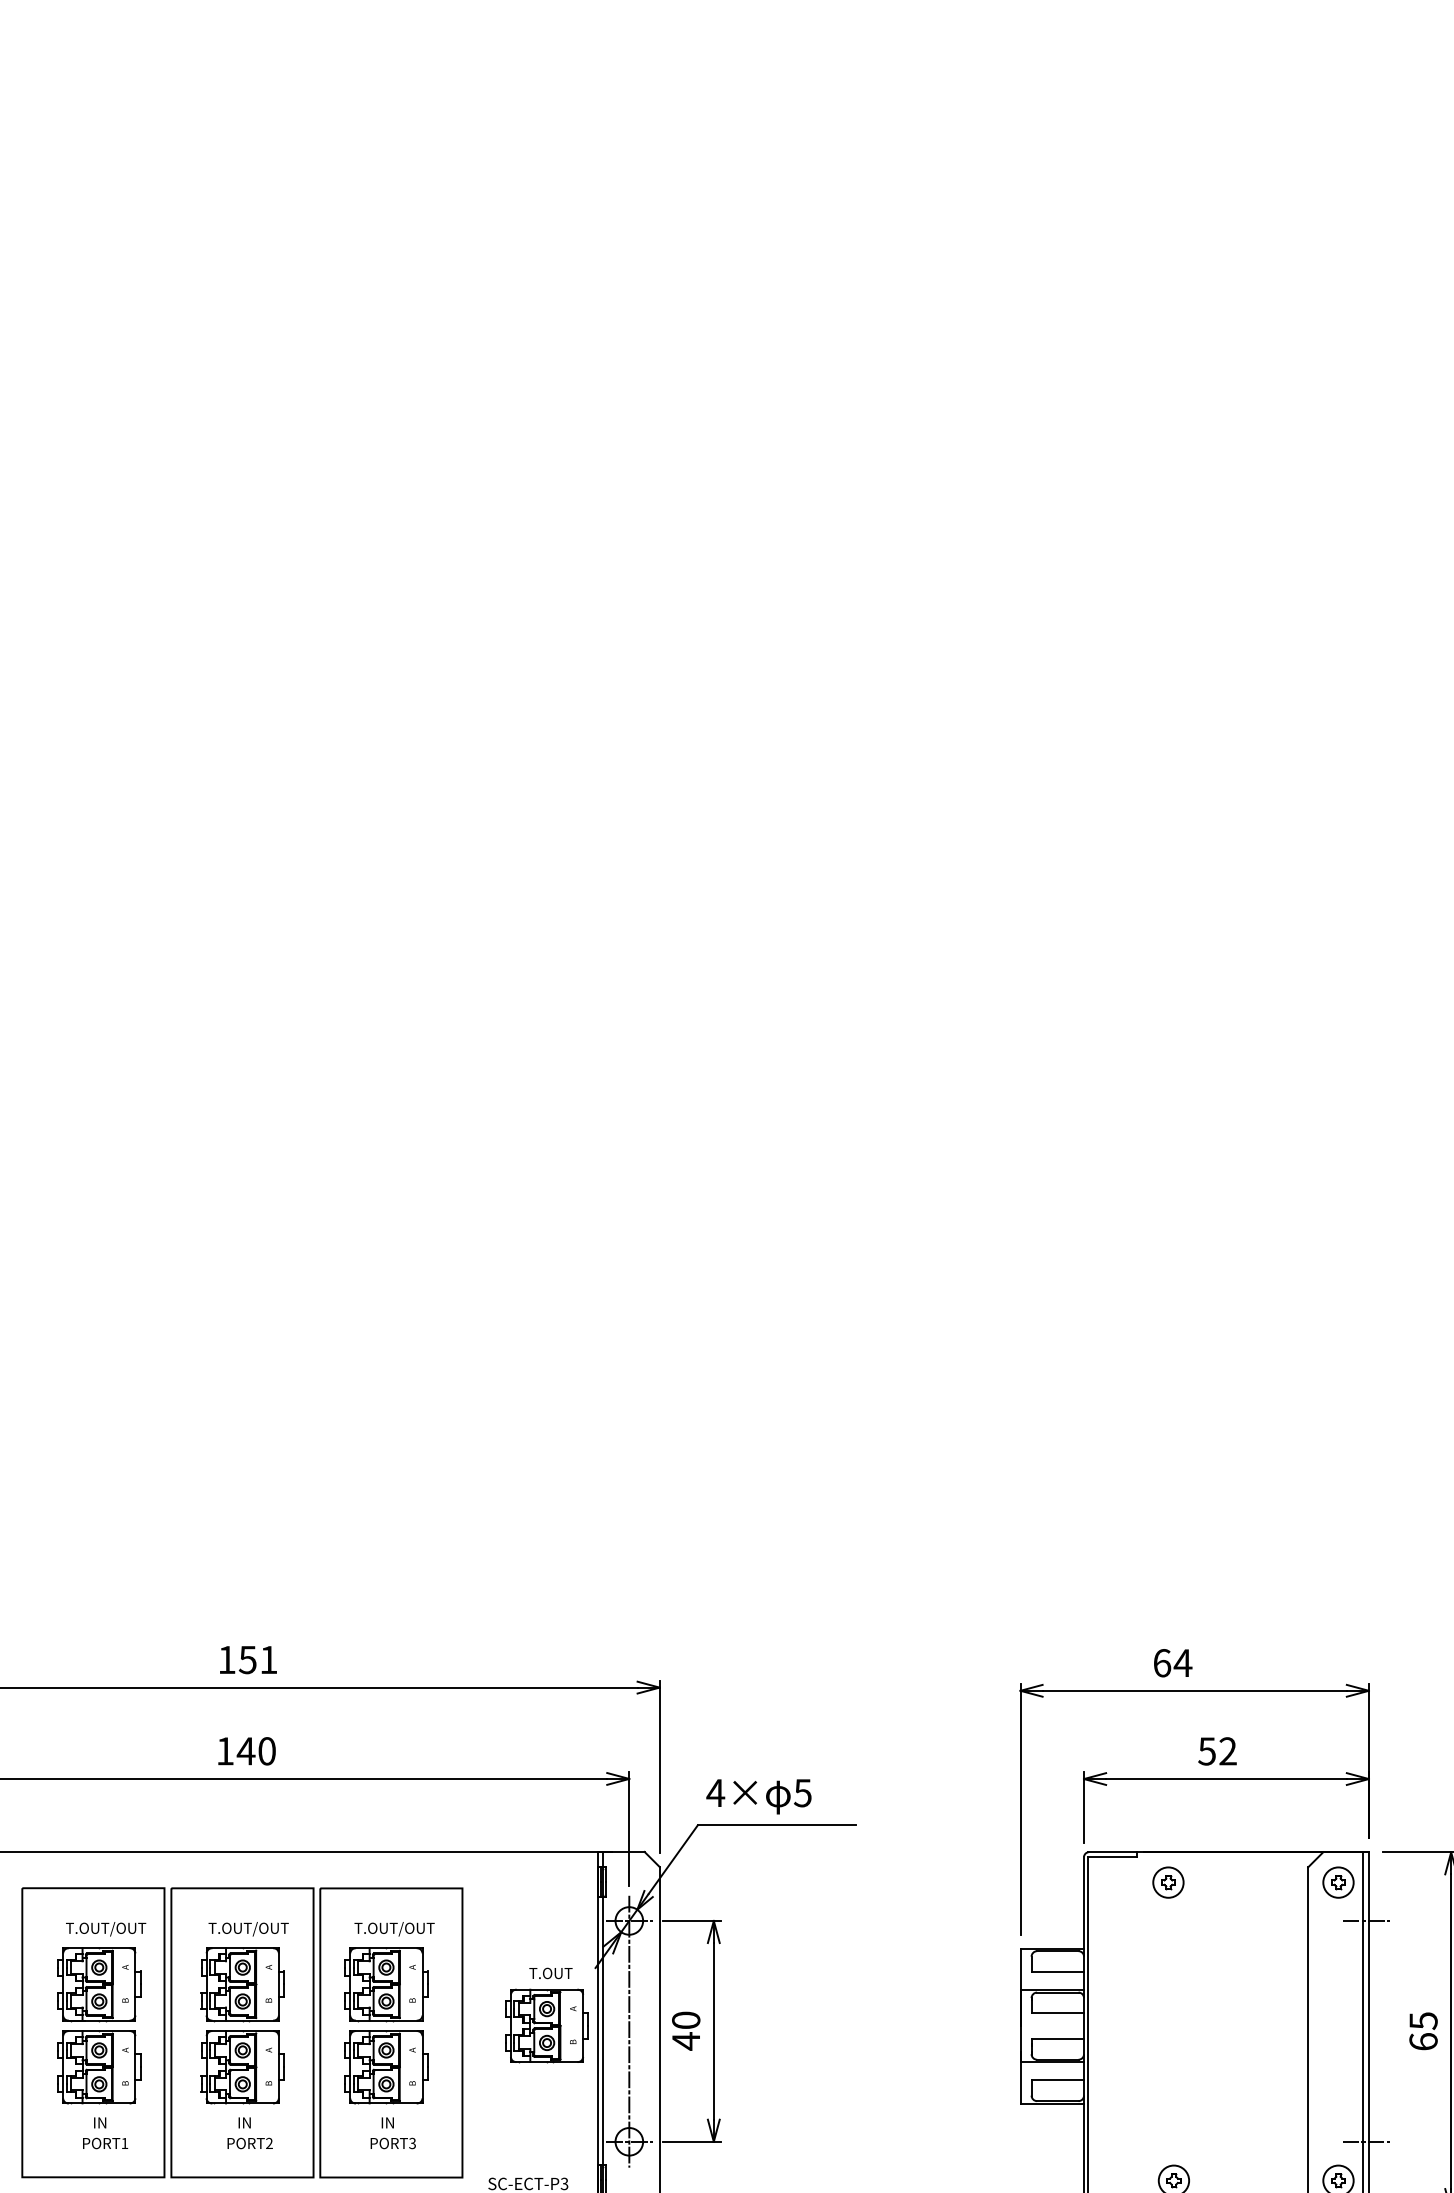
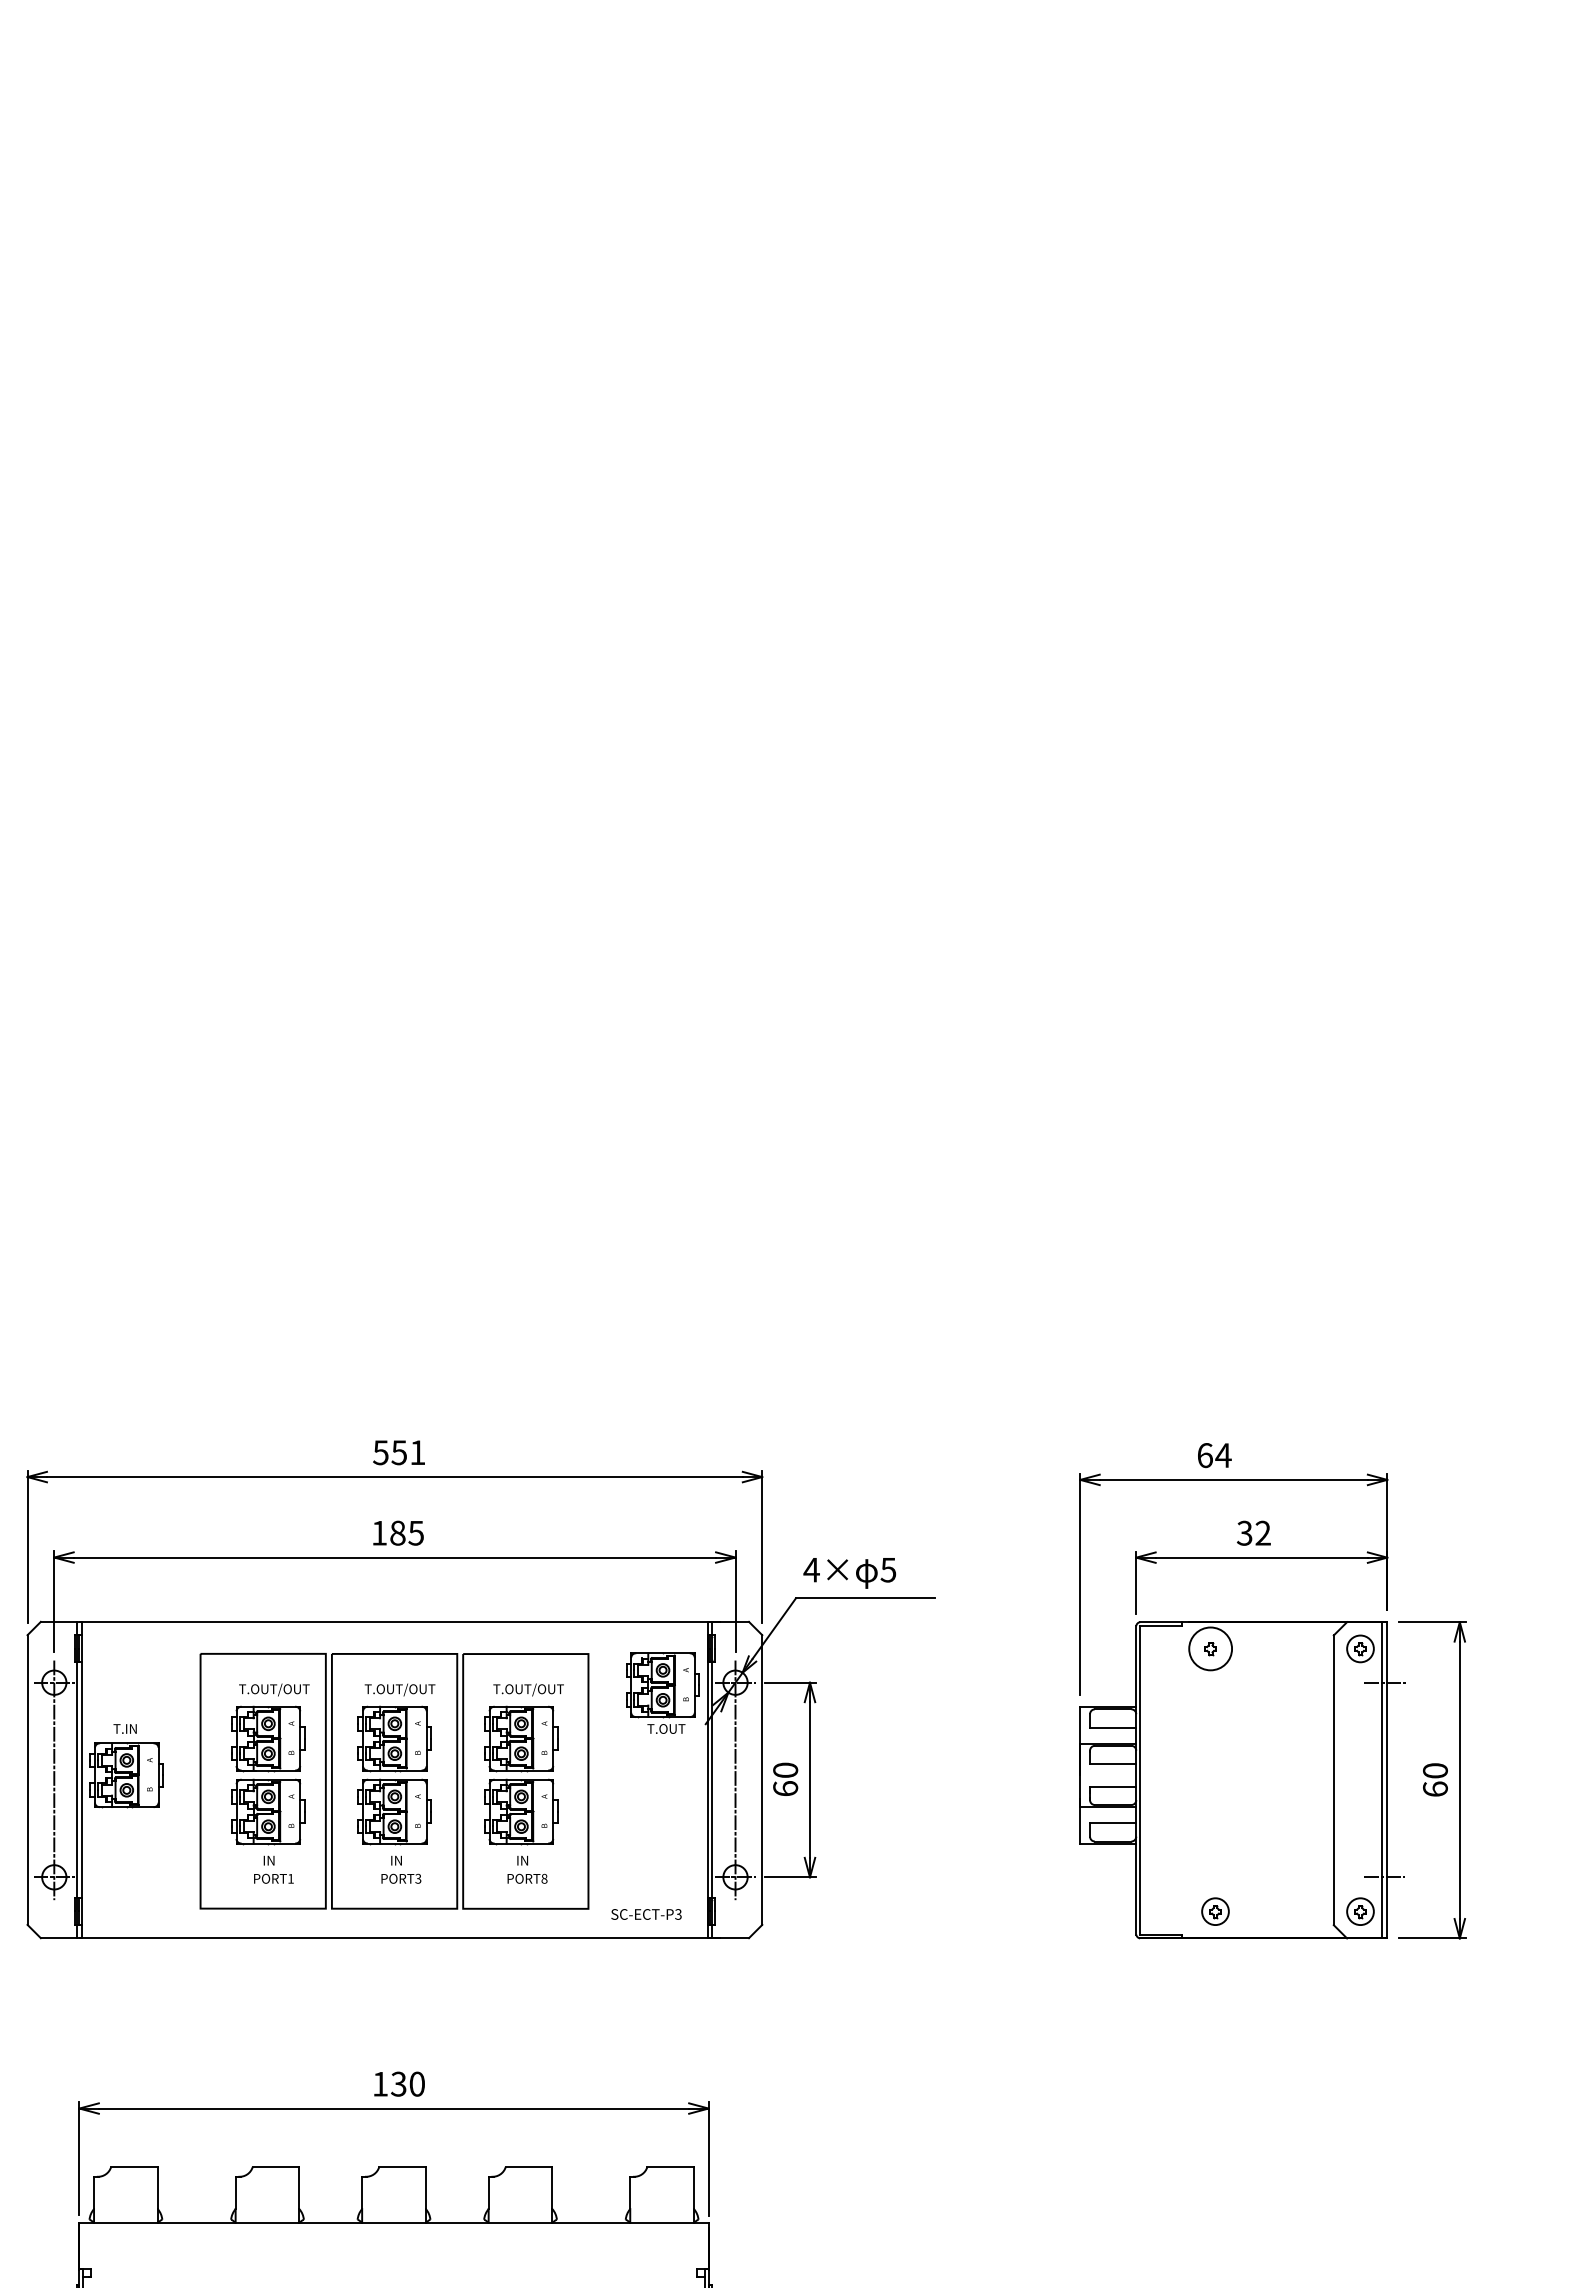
text: (226, 1659) -> (380, 1452), 151 -> 551
text: (255, 1750) -> (406, 1532), 140 -> 185
text: (1206, 1750) -> (1244, 1532), 52 -> 32
circle: (1168, 1882) -> (1210, 1648), size x1.6
text: (1423, 2020) -> (1435, 1770), 65 -> 60
part: (546, 2026) -> (662, 1685), moved
text: (686, 2040) -> (785, 1788), 40 -> 60
text: (269, 2143) -> (418, 1878), PORT2 -> PORT3
text: (412, 2143) -> (544, 1878), PORT3 -> PORT8

